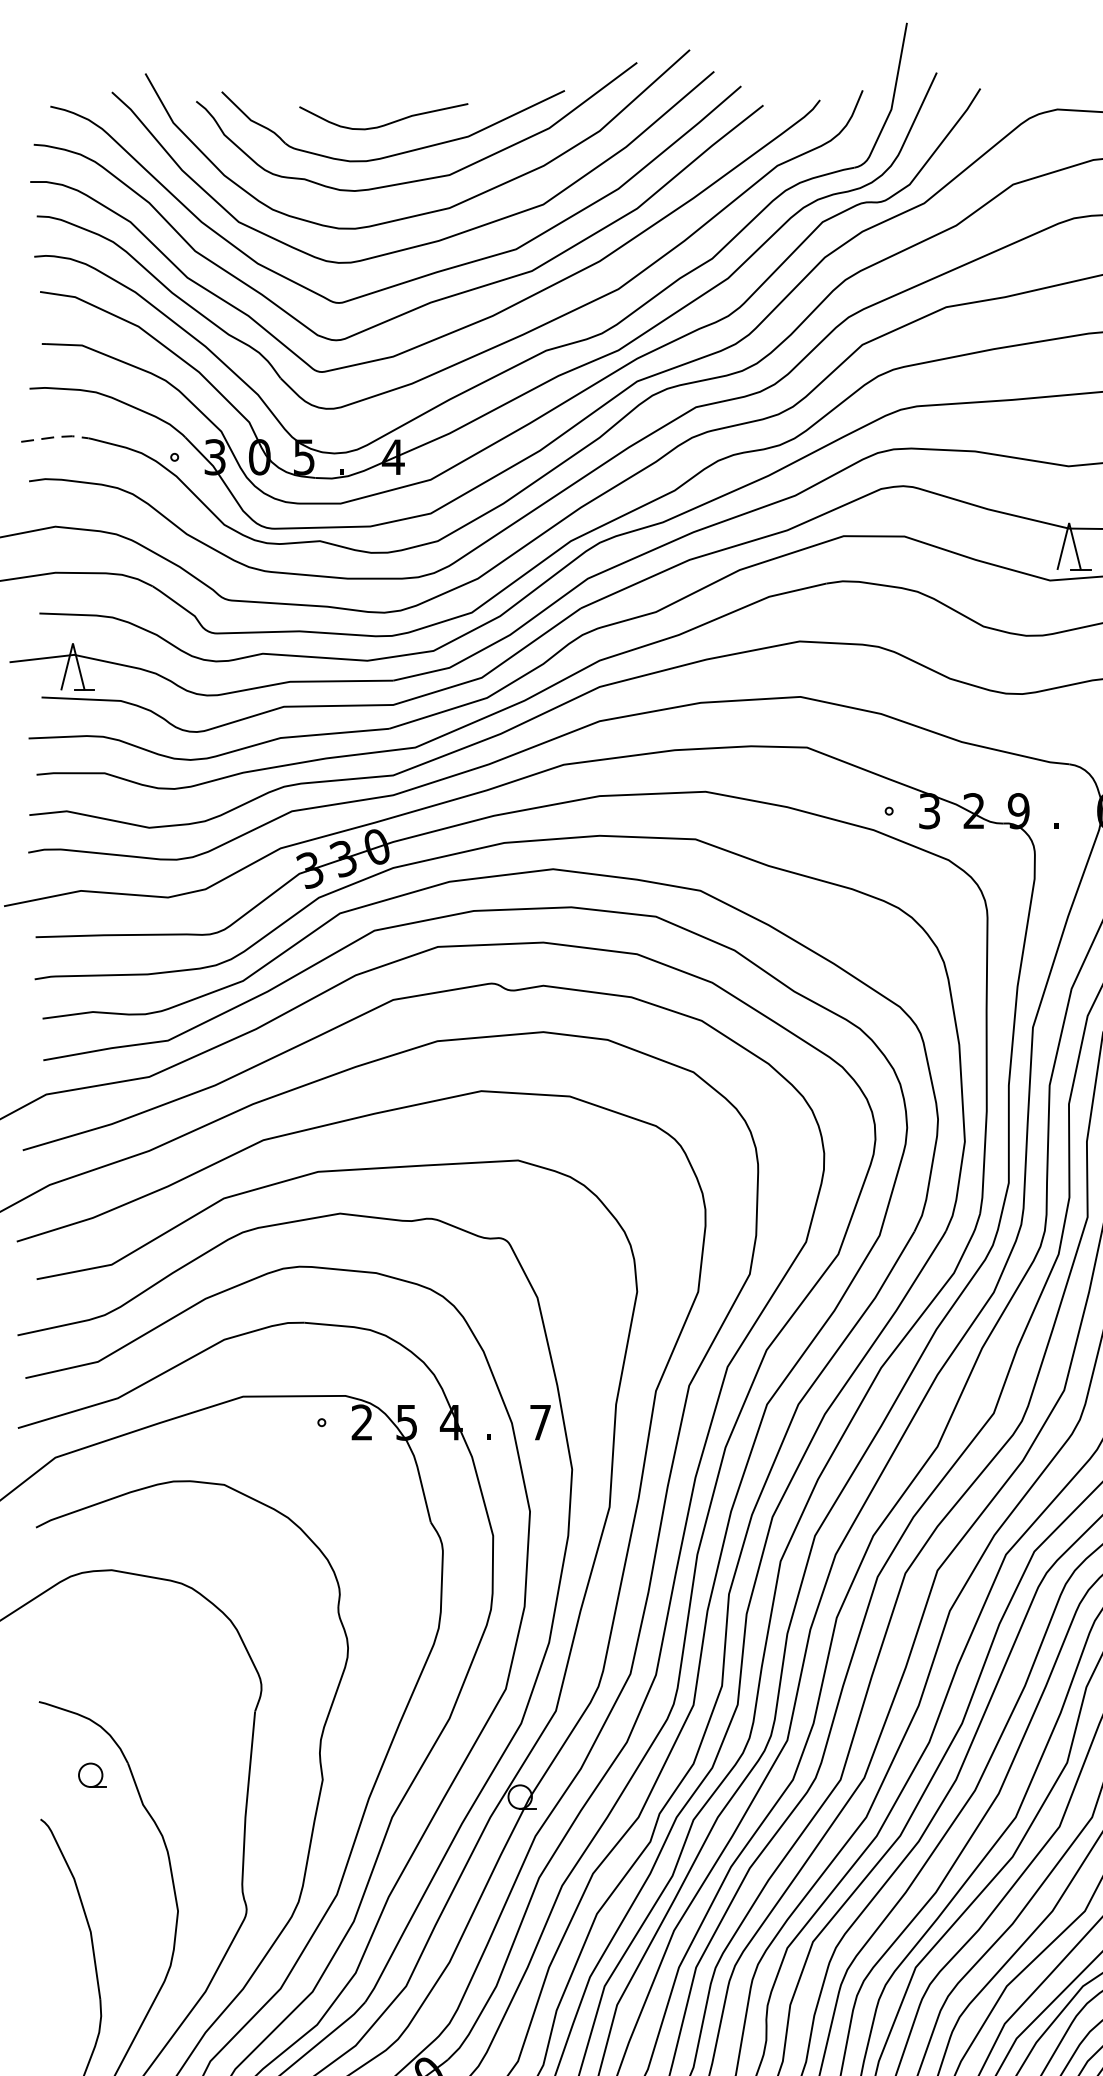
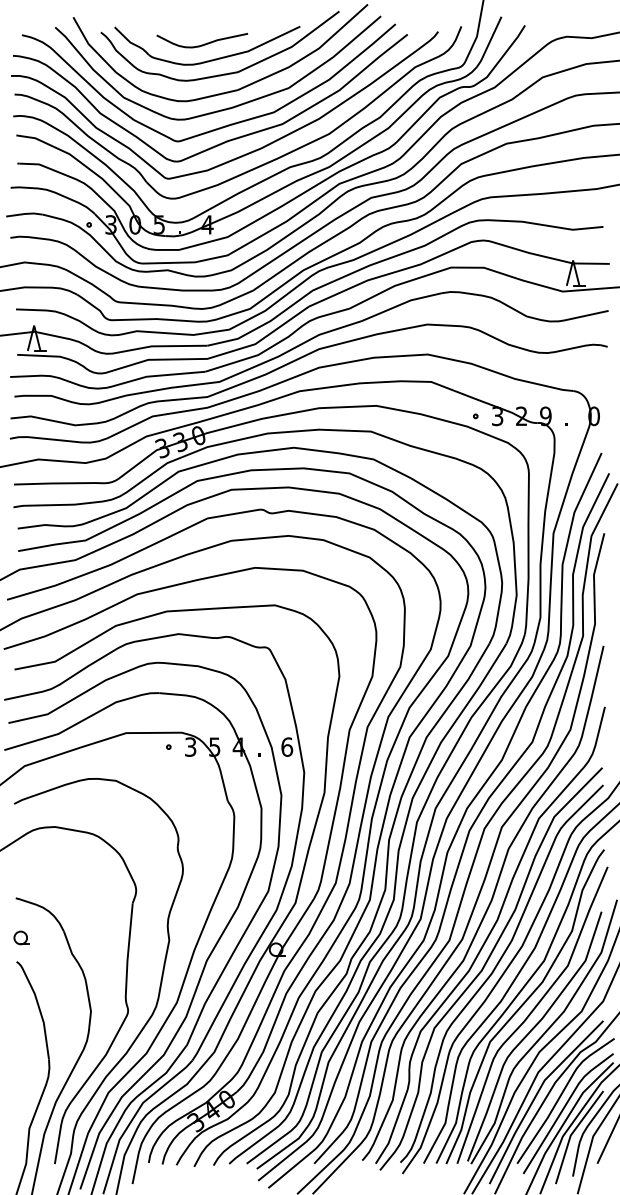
line: (55, 436) -> (24, 213), dashed -> solid
text: (361, 1421) -> (190, 746), 2 -> 3
text: (541, 1421) -> (287, 746), 7 -> 6
part: (92, 1774) -> (21, 937), moved

